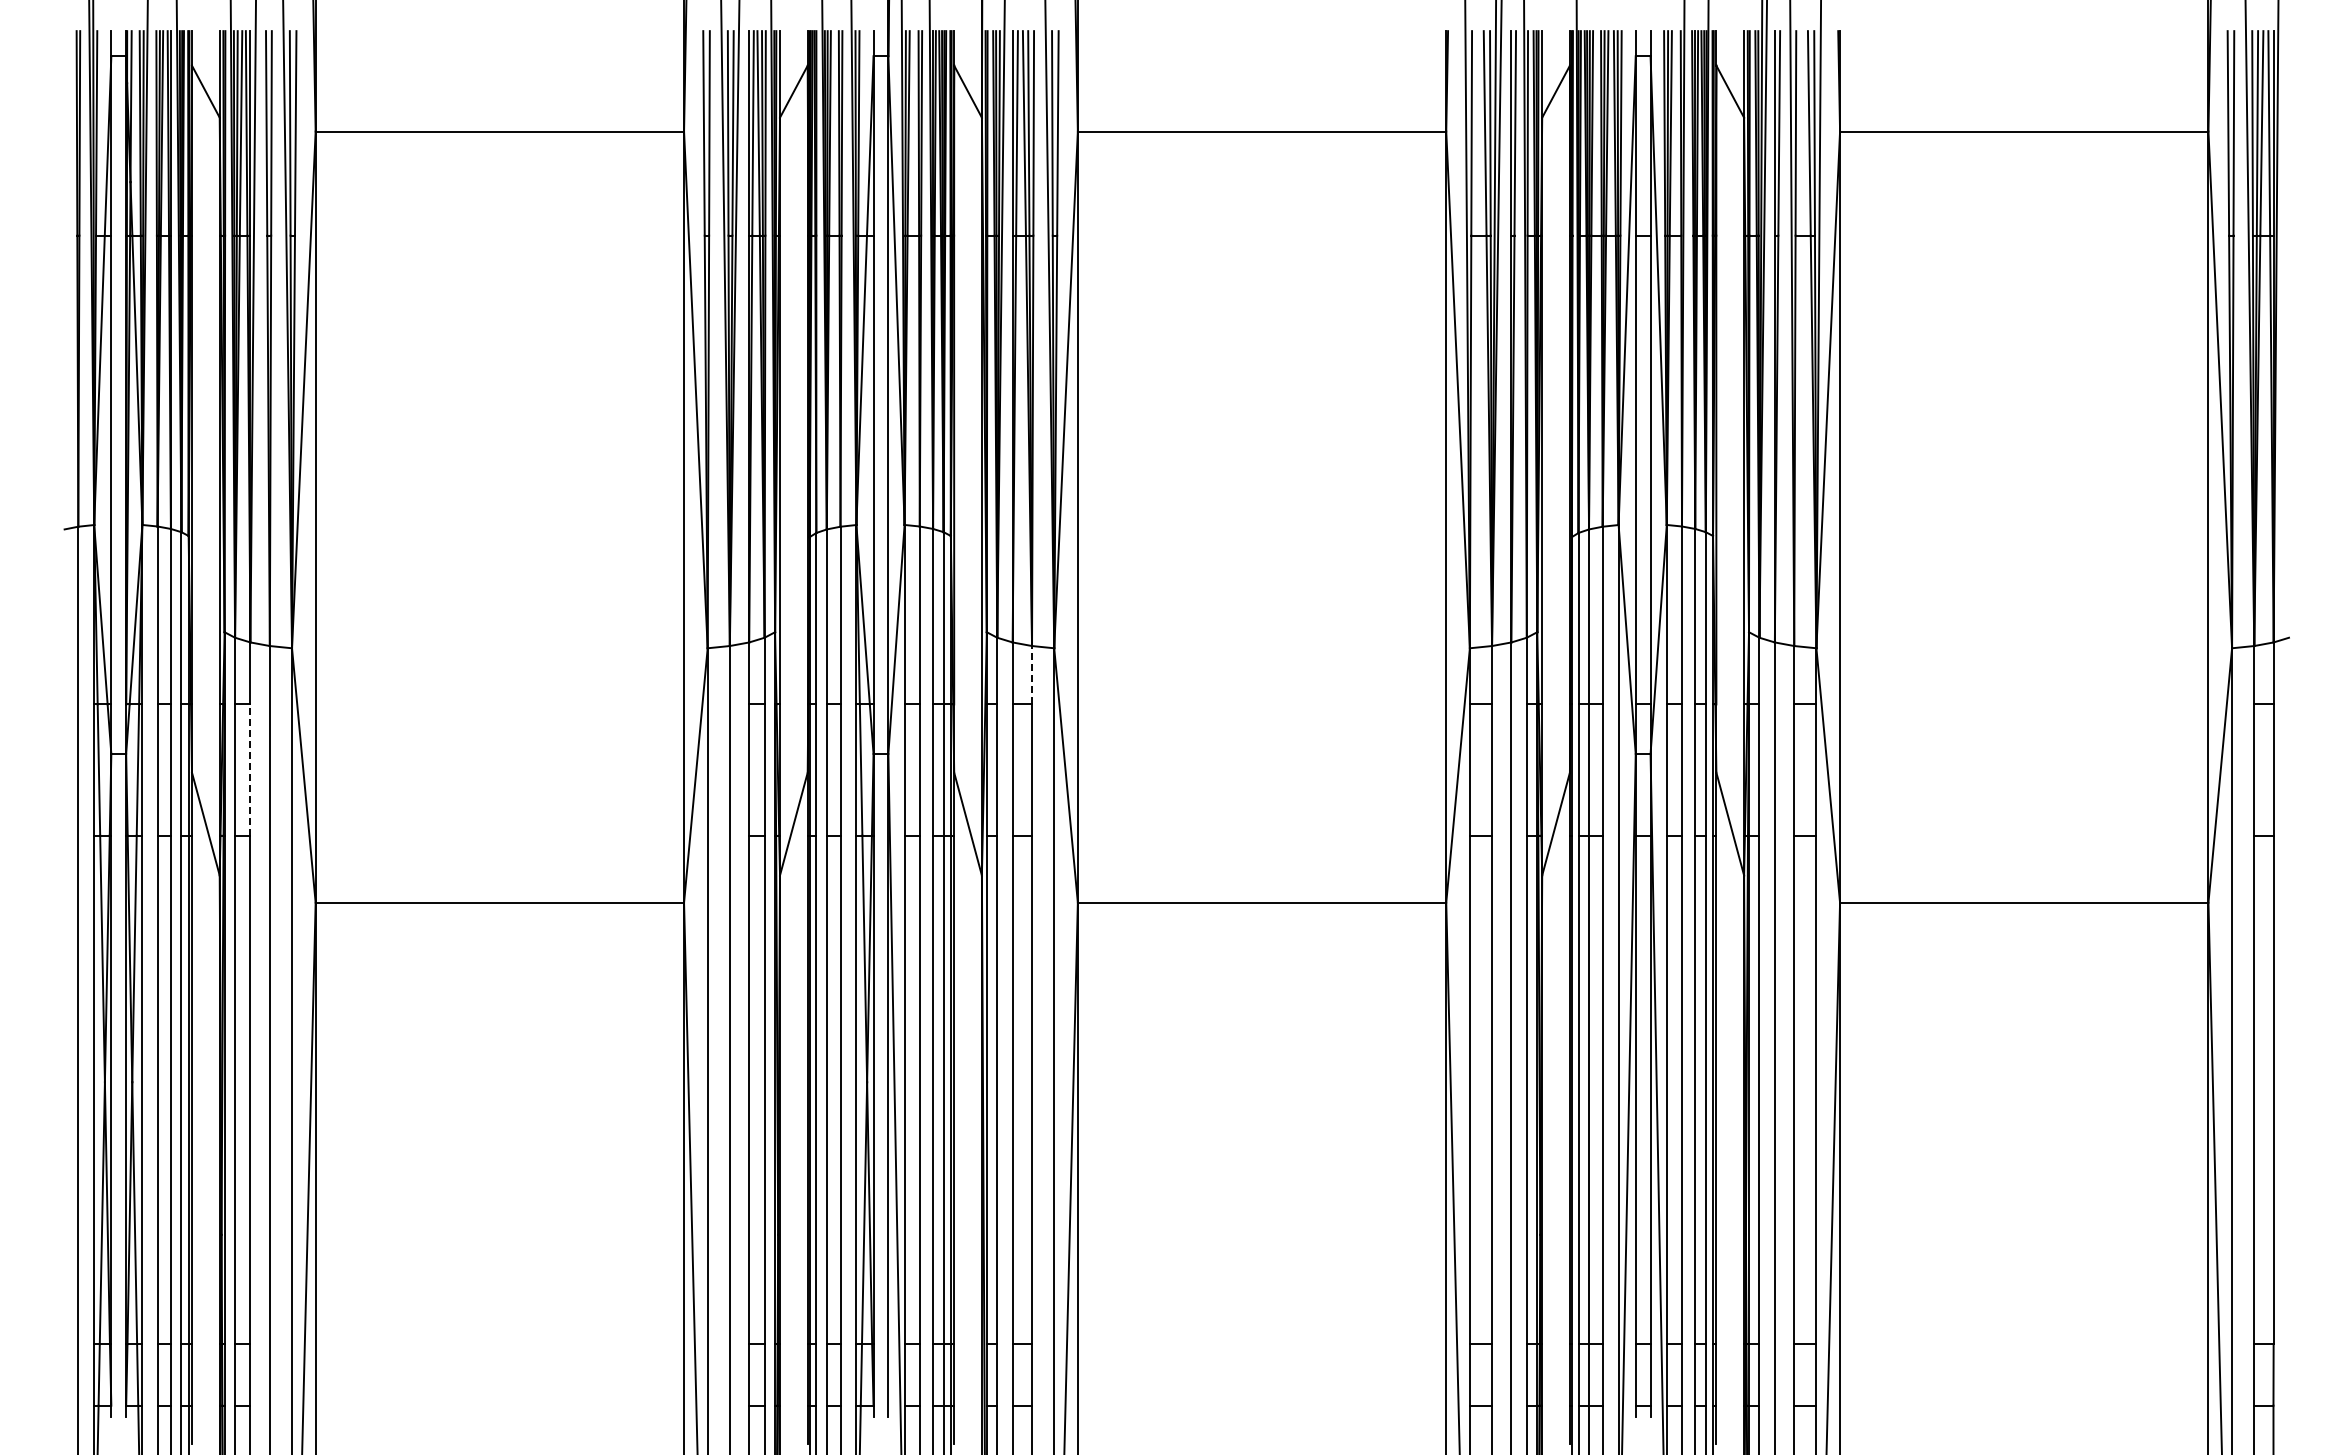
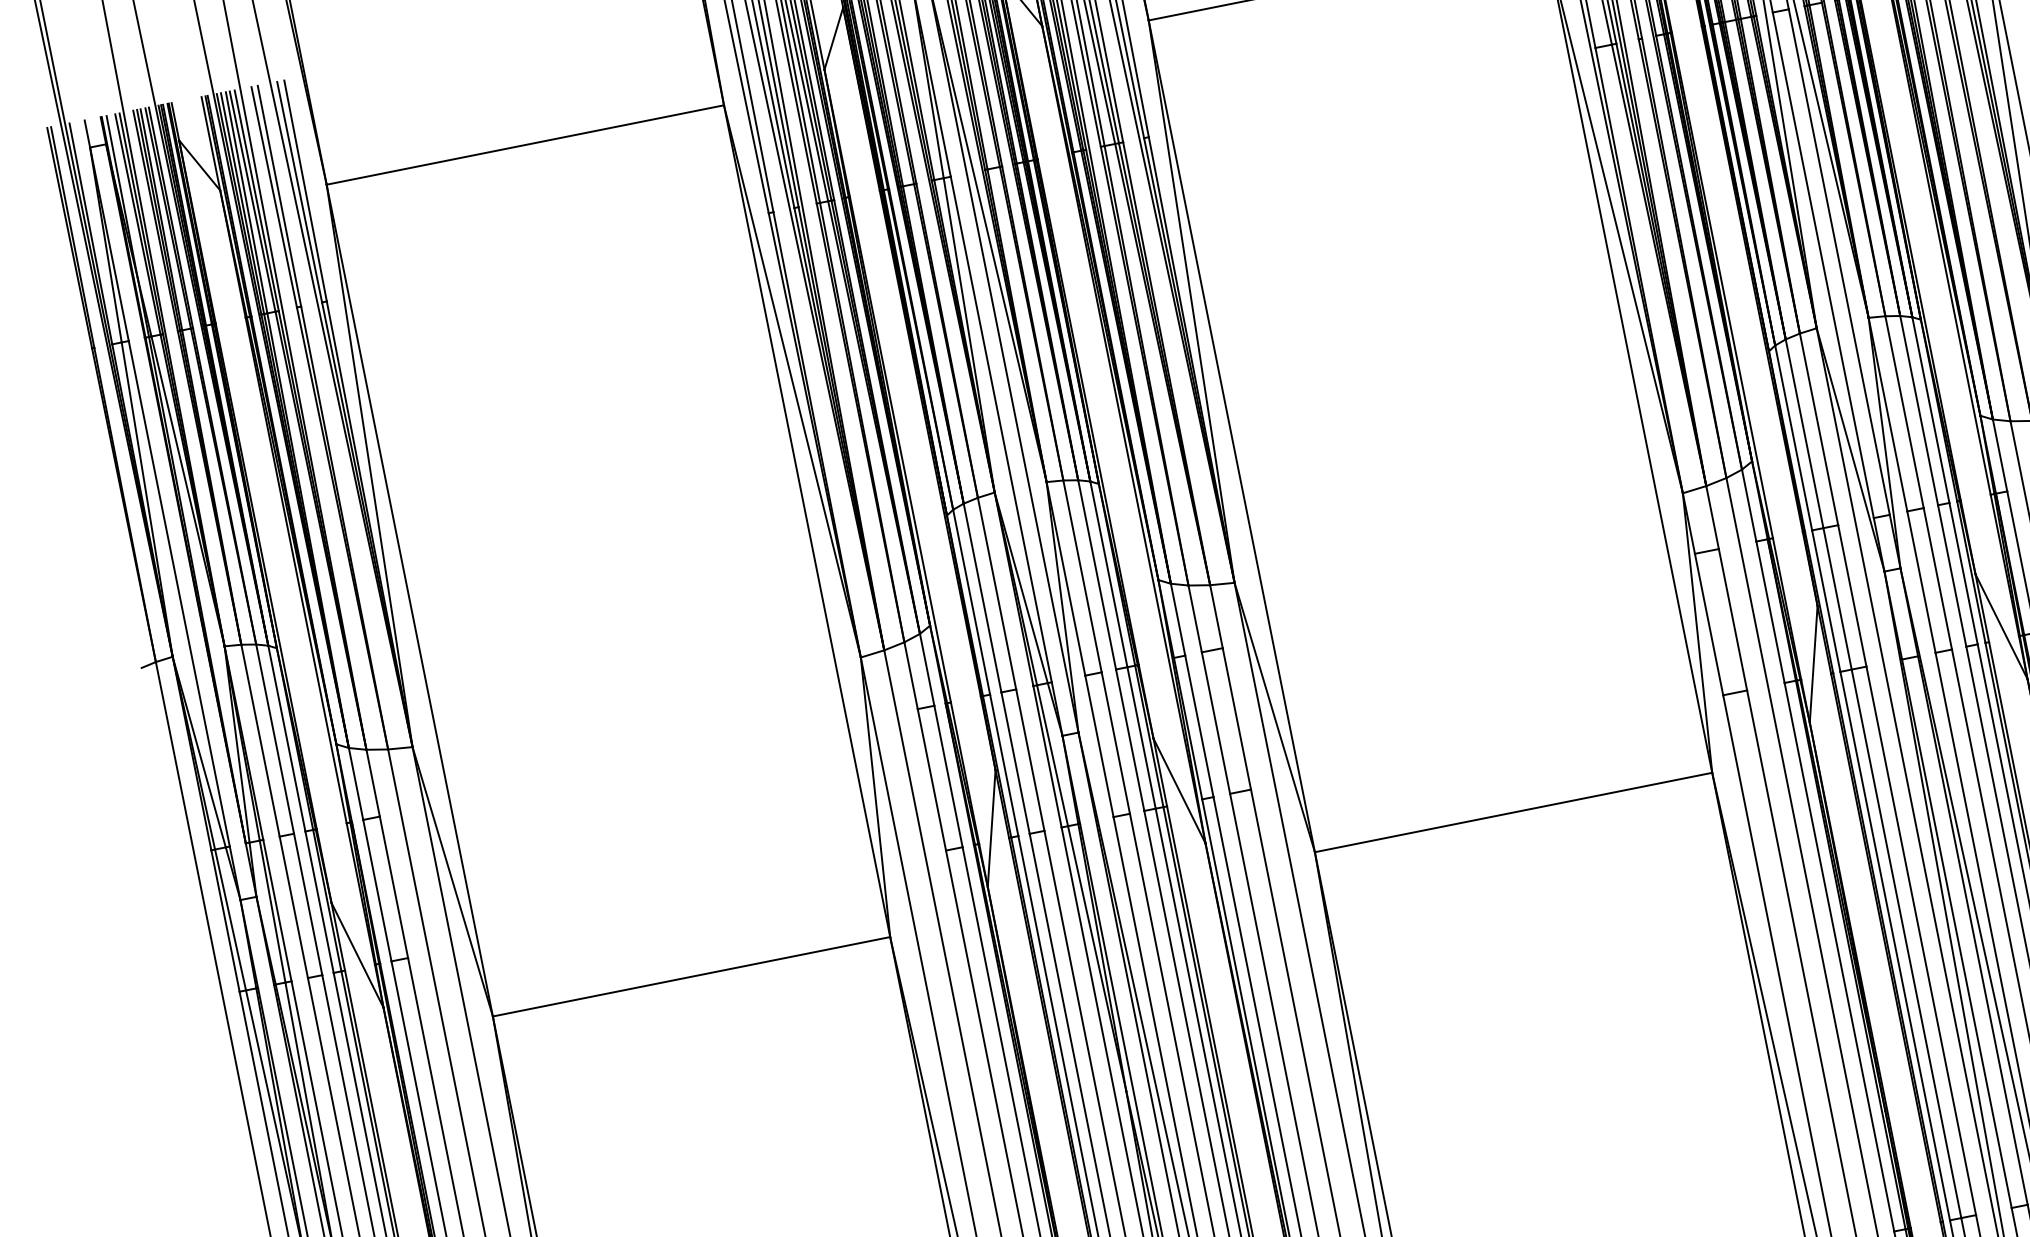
line: (1032, 674) -> (1216, 615), dashed -> solid
line: (250, 770) -> (394, 887), dashed -> solid

